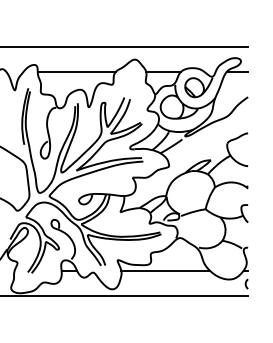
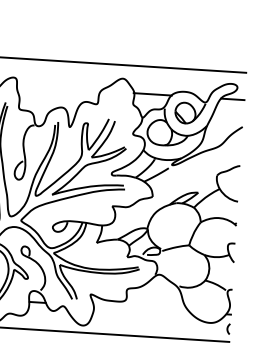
line: (76, 72) -> (58, 88), removed
line: (165, 270) -> (141, 308), removed

